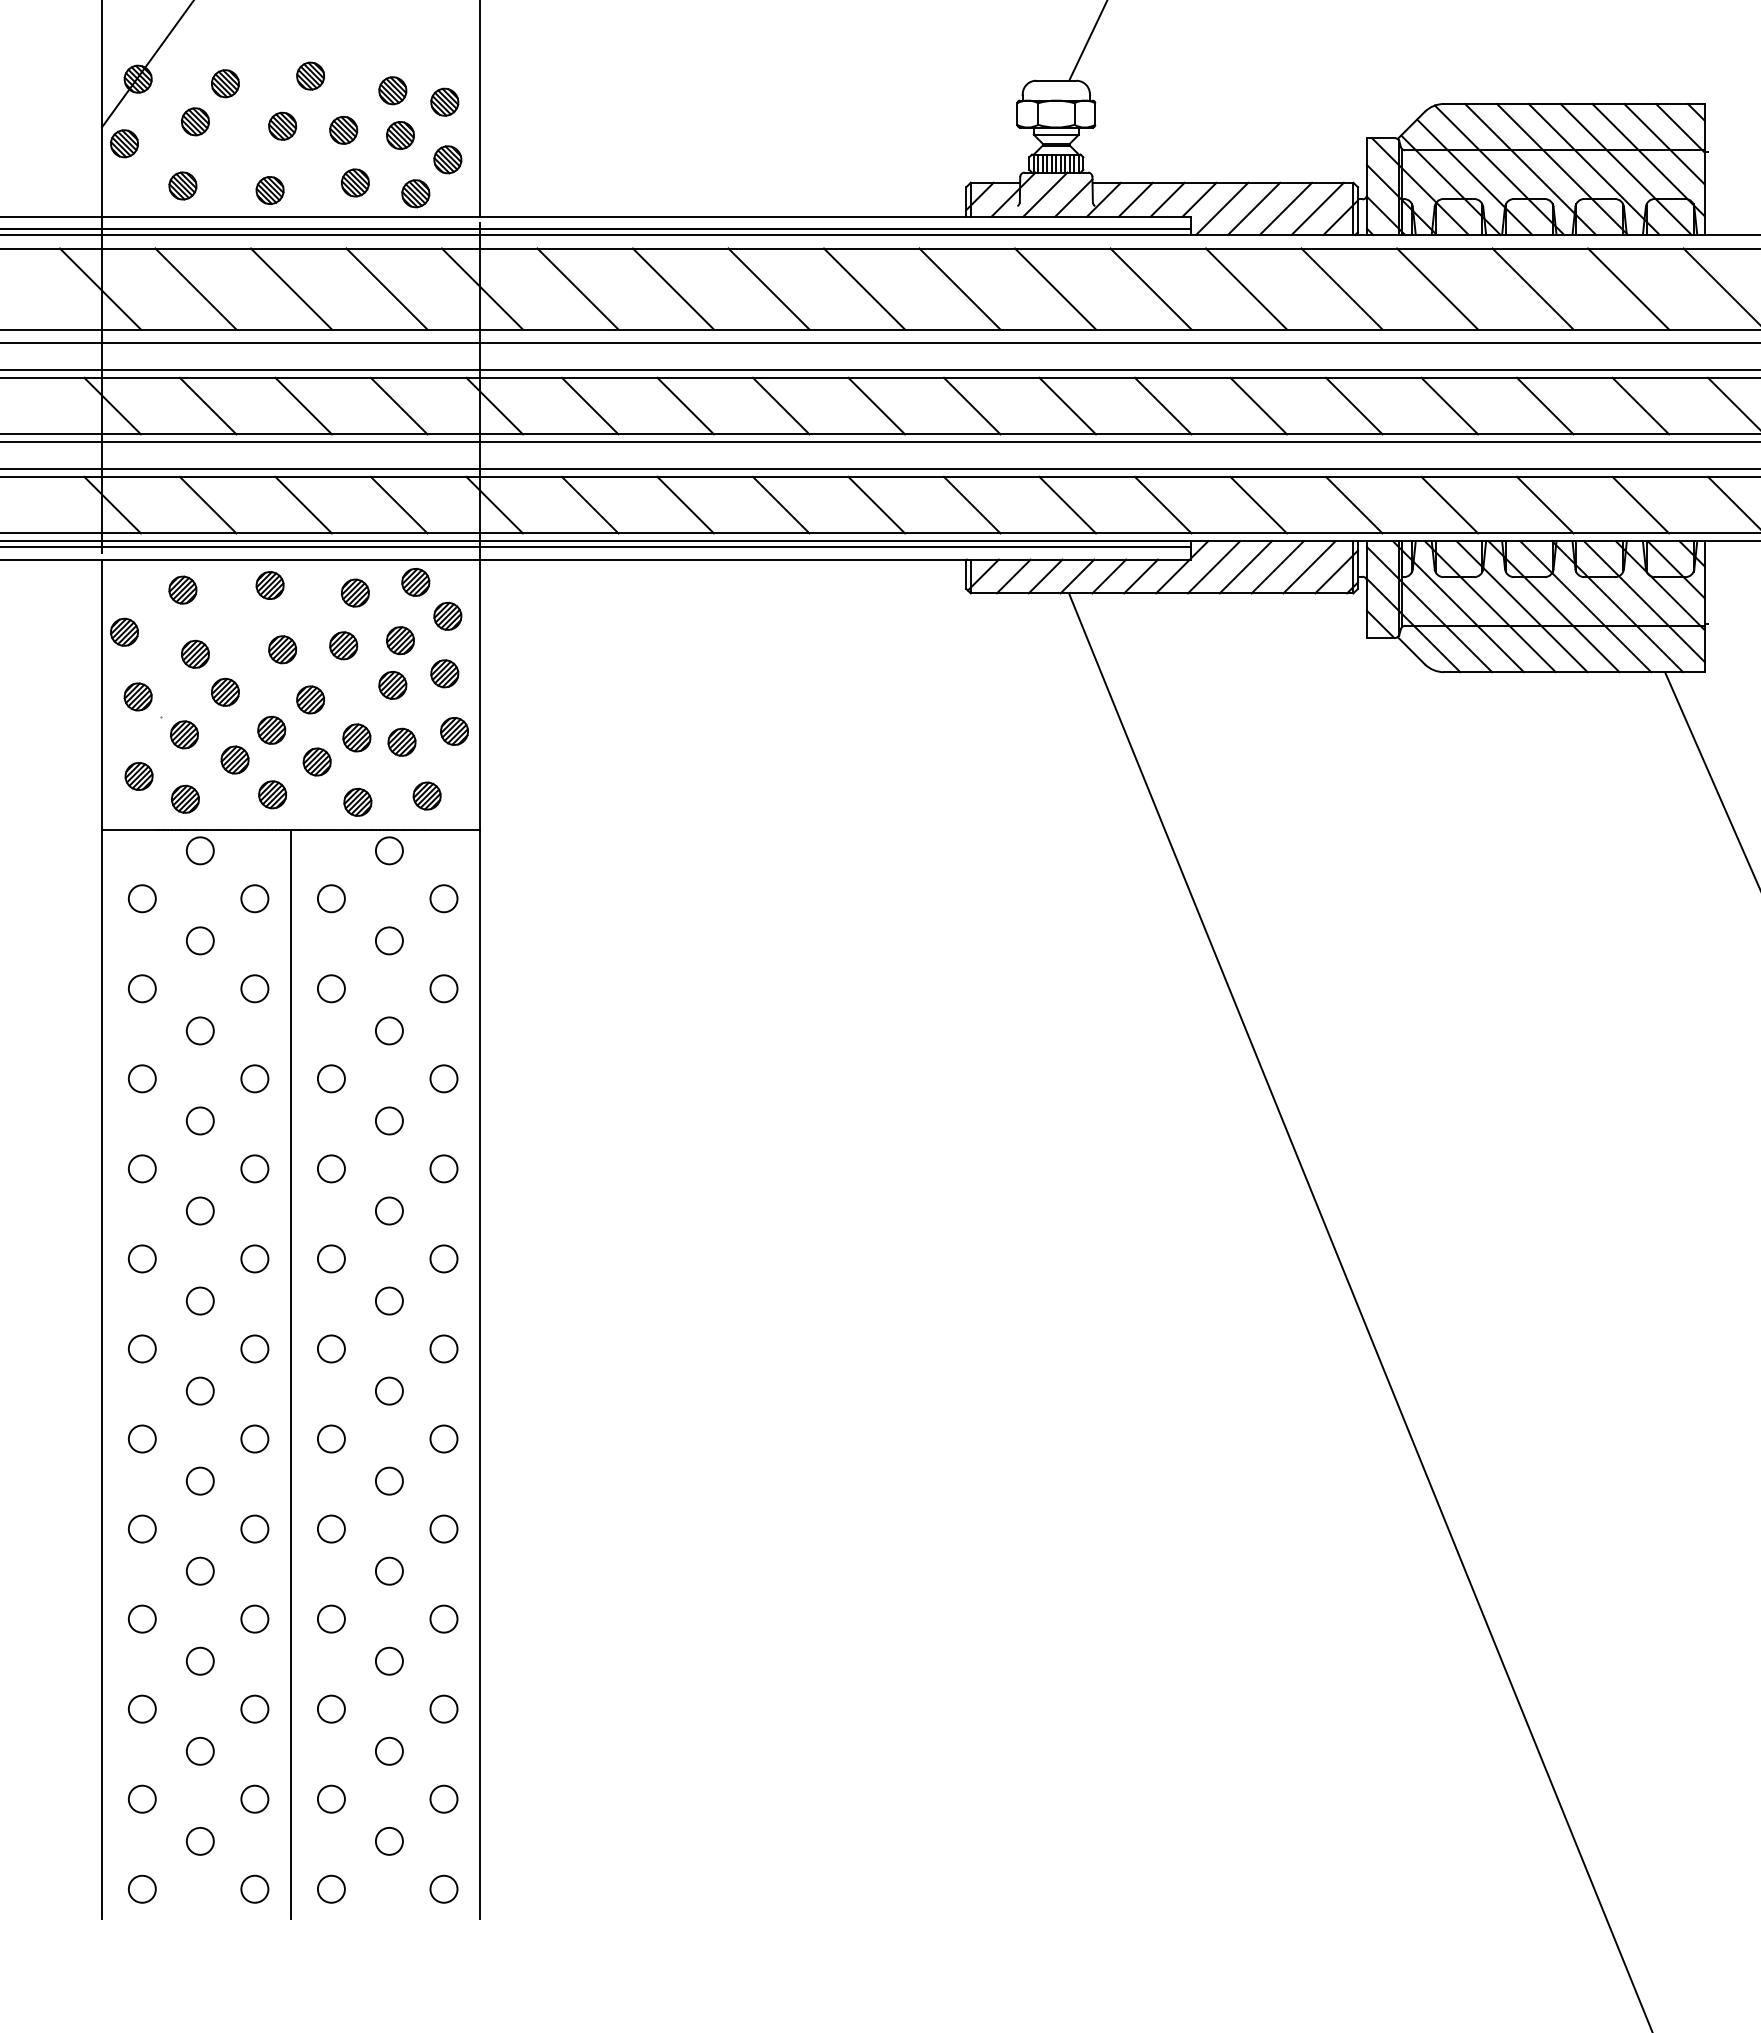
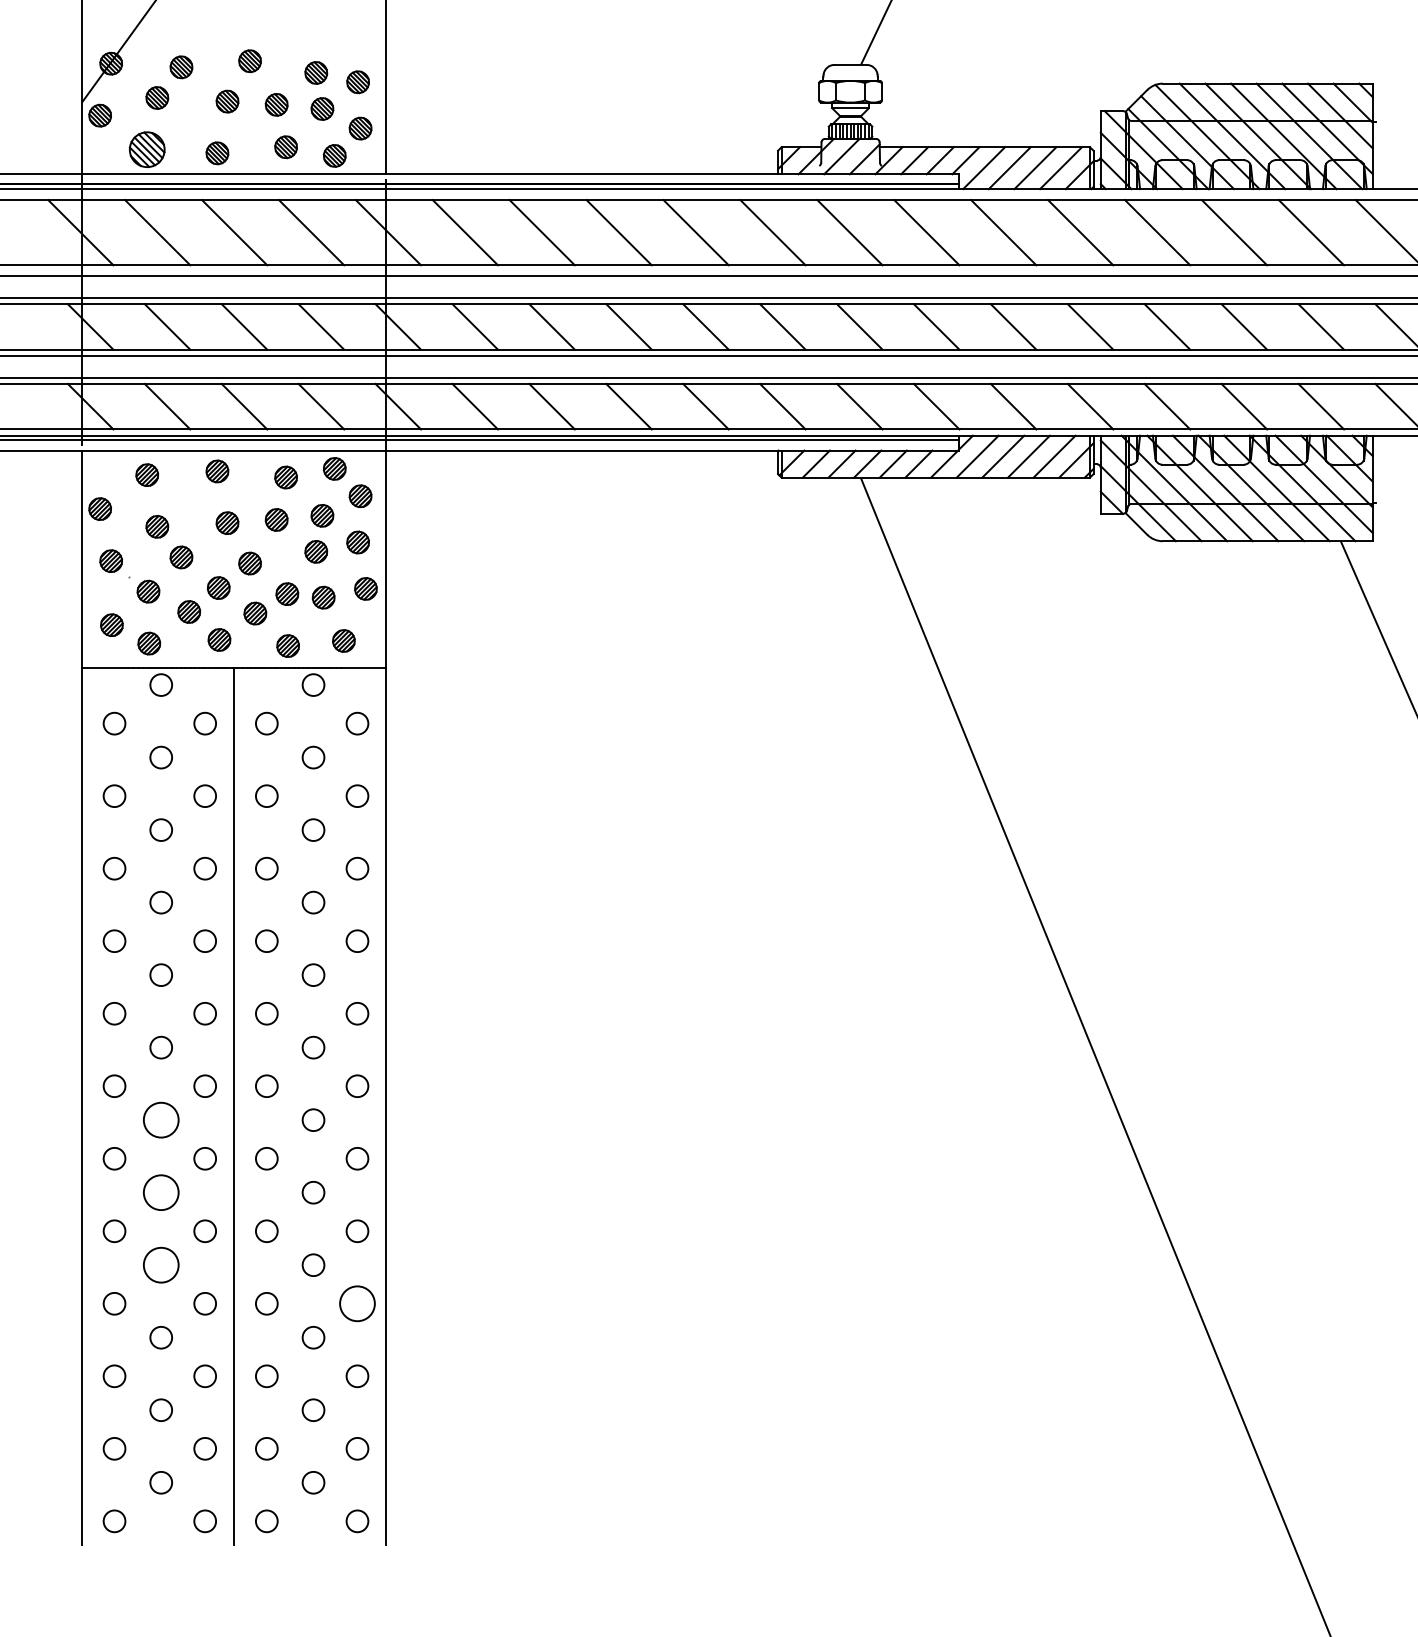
part: (182, 185) -> (146, 149), size x1.6
circle: (199, 1390) -> (160, 1119), size x1.6
circle: (199, 1480) -> (160, 1192), size x1.6
circle: (199, 1570) -> (160, 1264), size x1.6
circle: (443, 1618) -> (357, 1303), size x1.6

